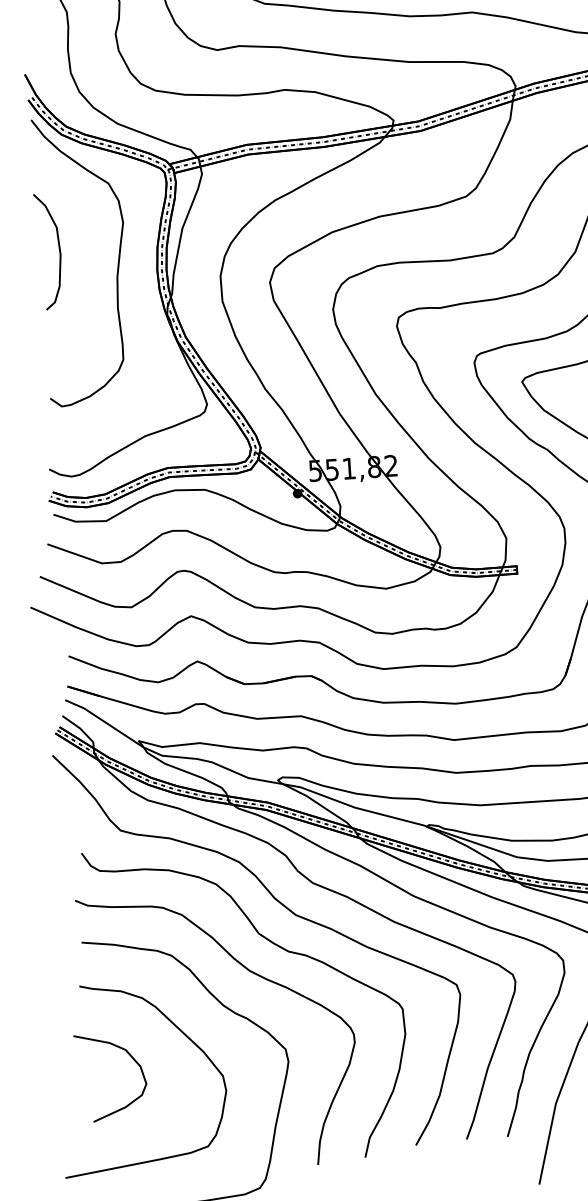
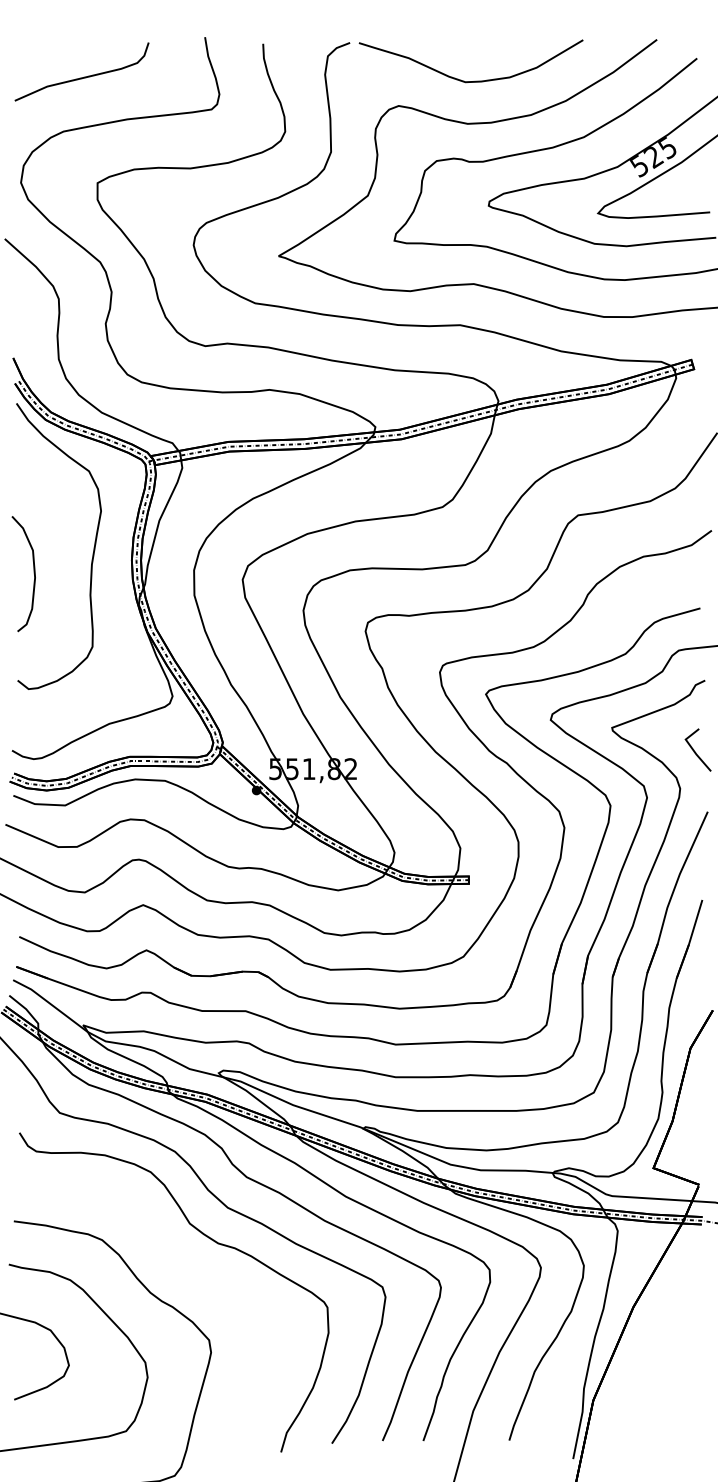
curve: (58, 250) -> (33, 573), moved
curve: (249, 972) -> (178, 1261), removed

